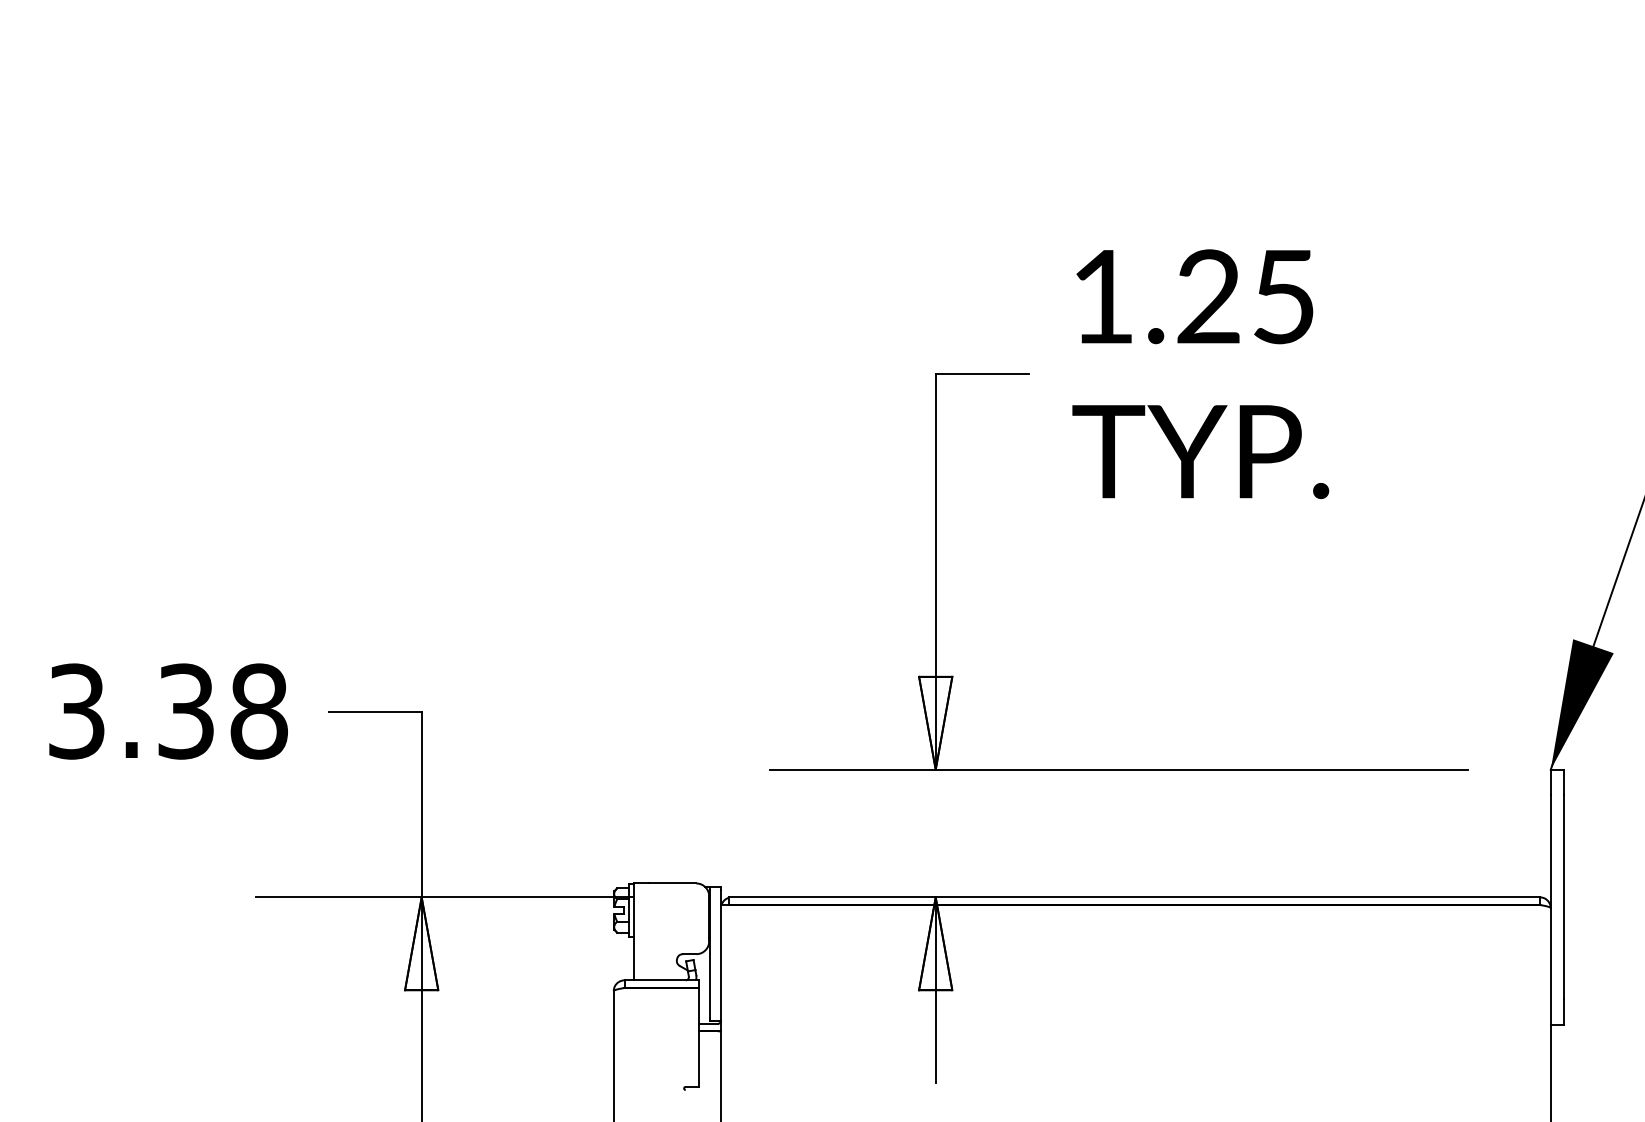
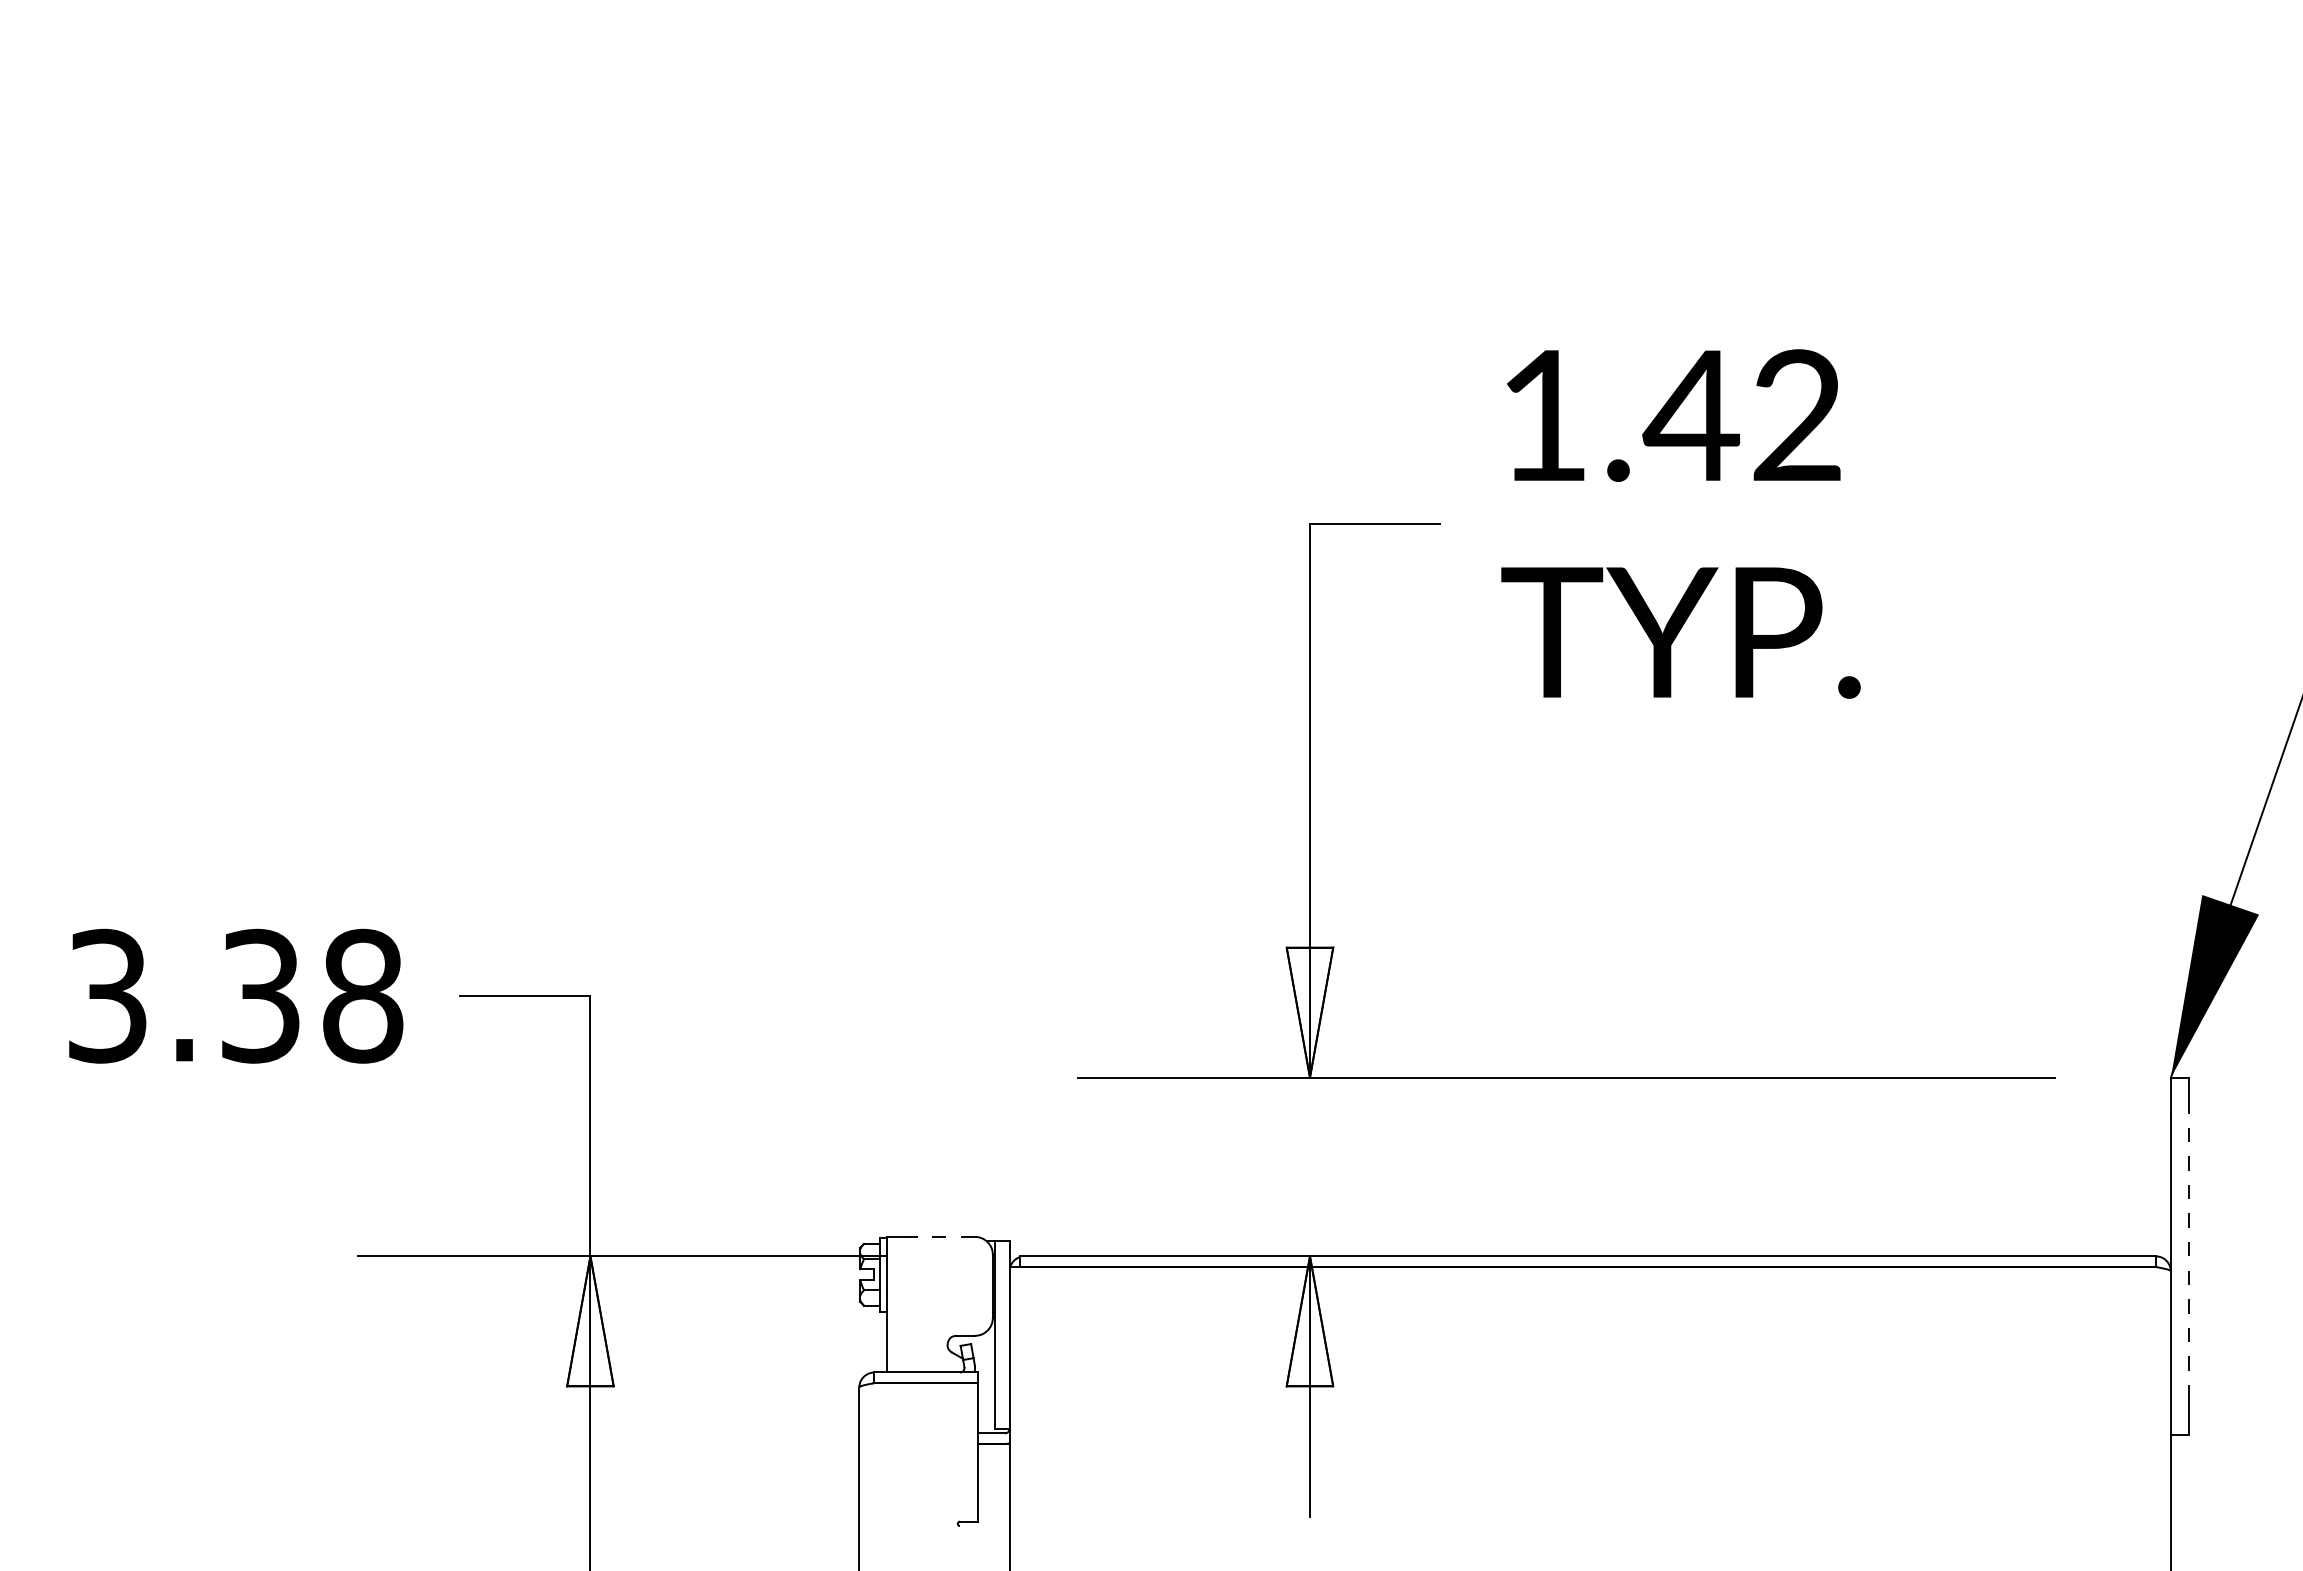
text: (1243, 296) -> (1740, 415), 1.25 -> 1.42
line: (672, 883) -> (941, 1236), solid -> dashed
line: (1563, 896) -> (2188, 1255), solid -> dashed

